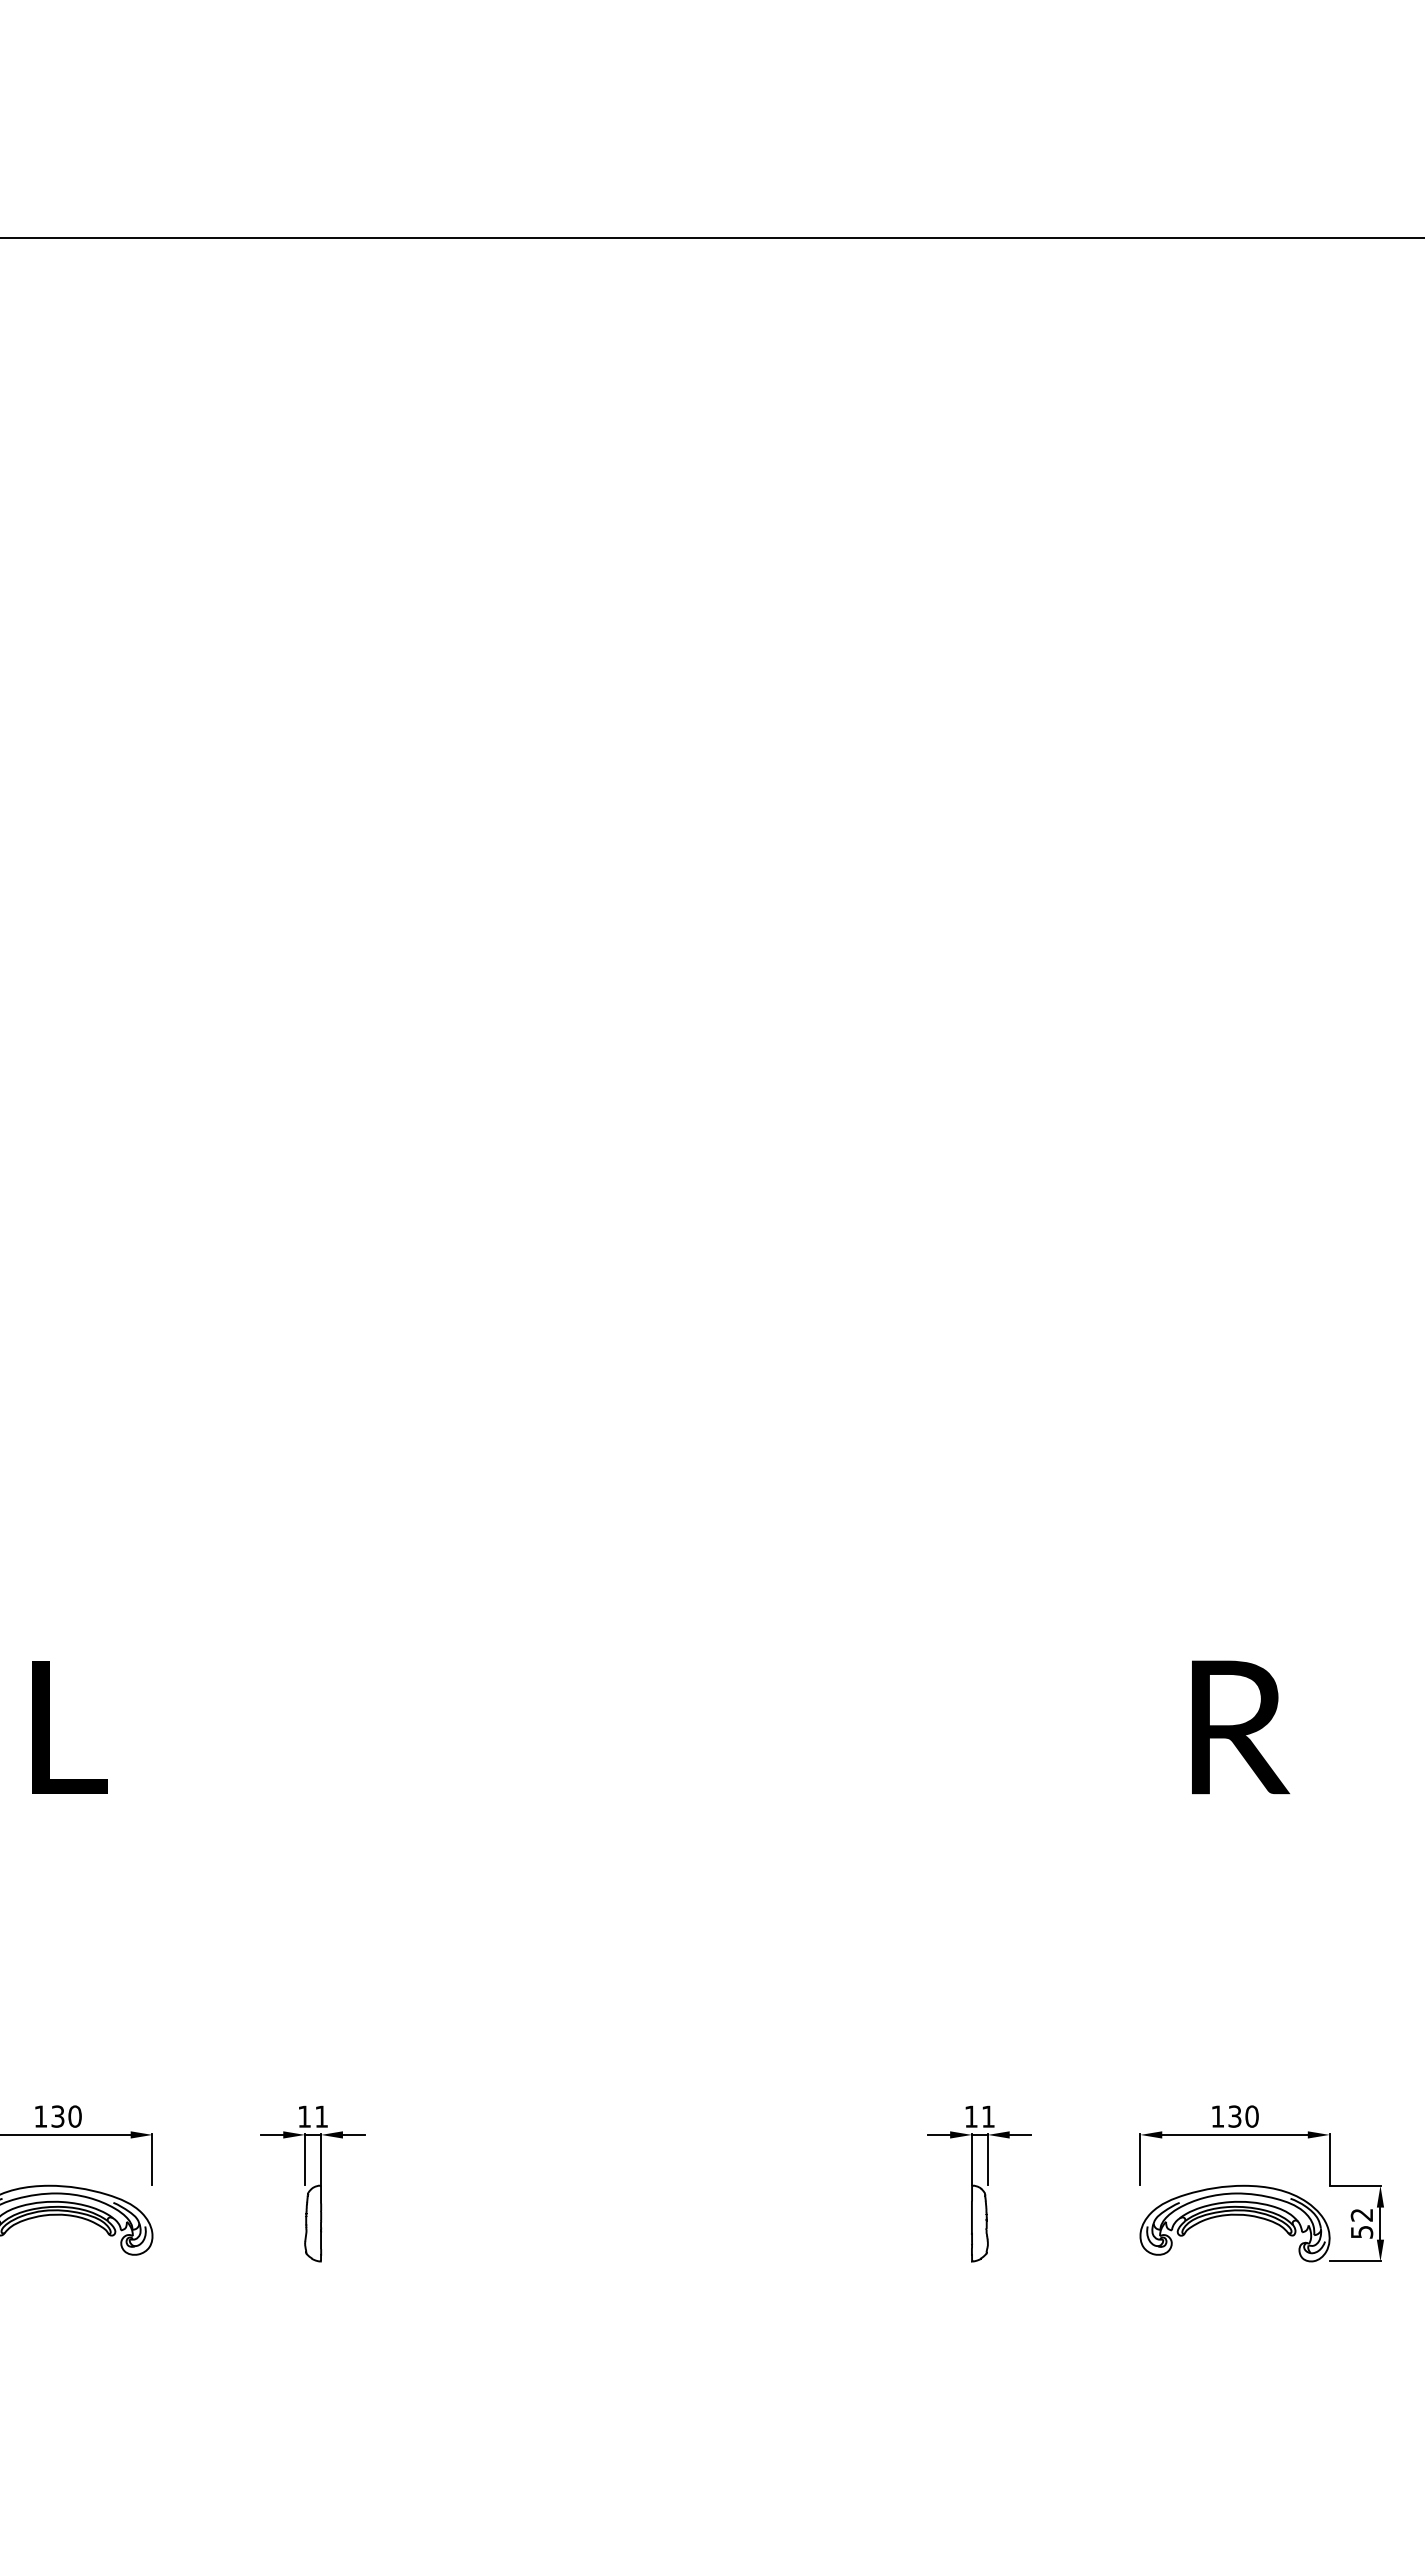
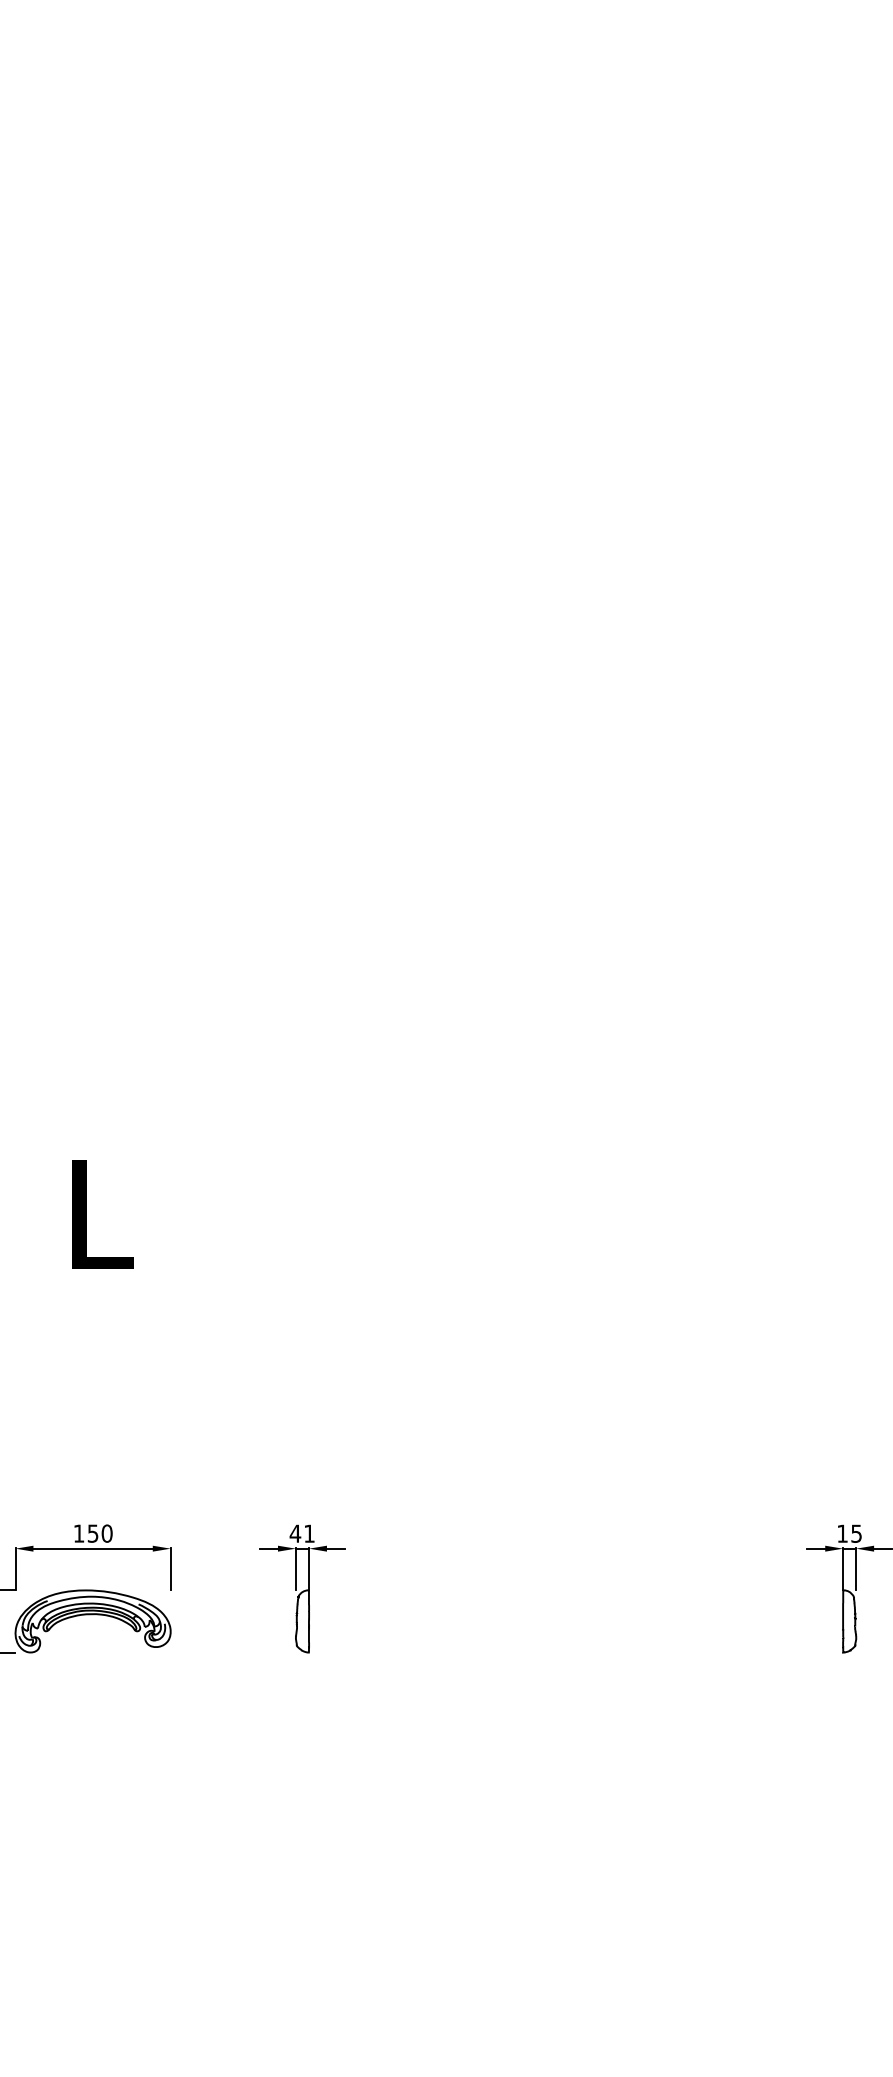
text: (58, 2116) -> (93, 1533), 130 -> 150
text: (304, 2116) -> (295, 1533), 11 -> 41
text: (988, 2116) -> (856, 1533), 11 -> 15

